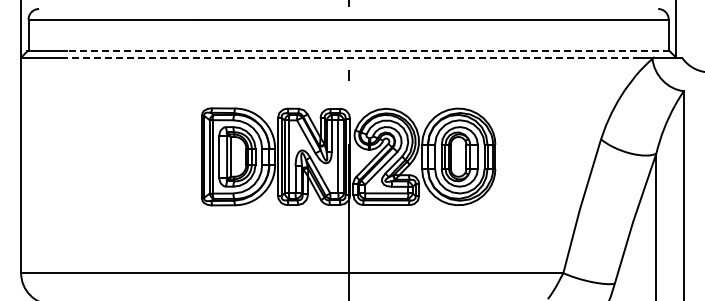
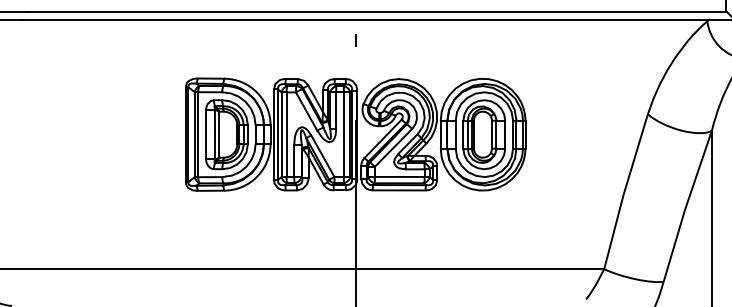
line: (367, 51) -> (377, 12), dashed -> solid
line: (349, 57) -> (356, 19), dashed -> solid

